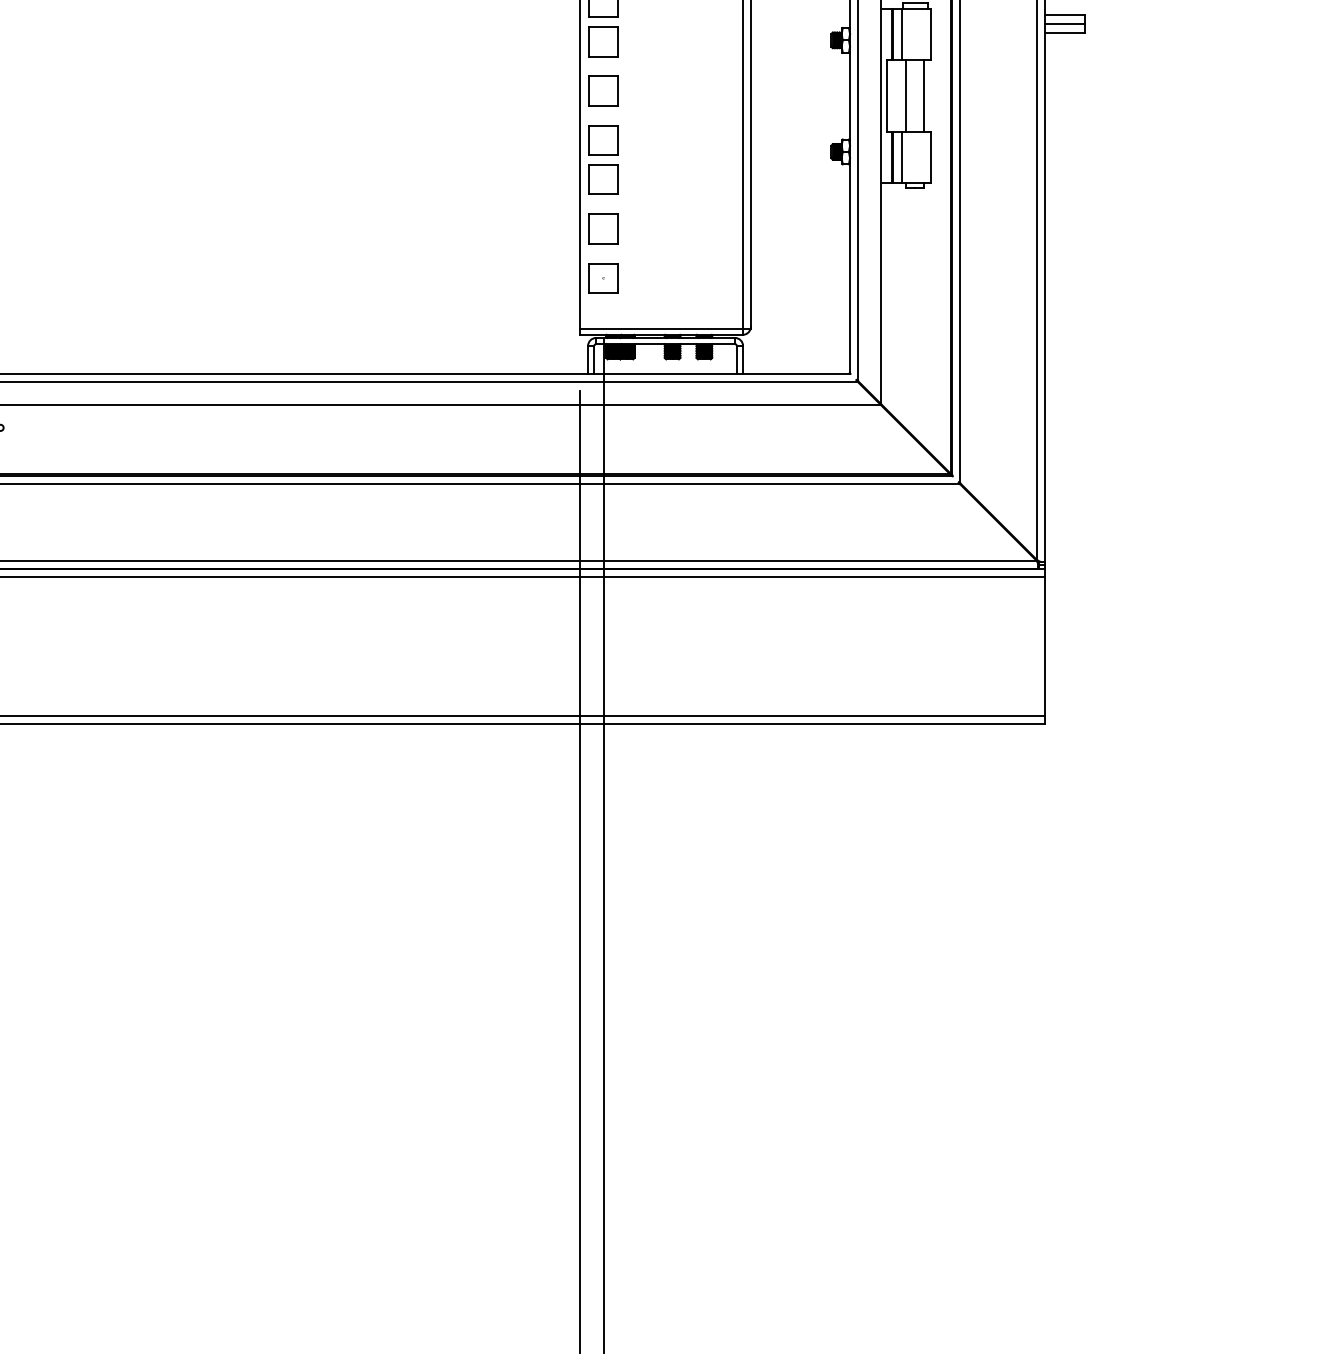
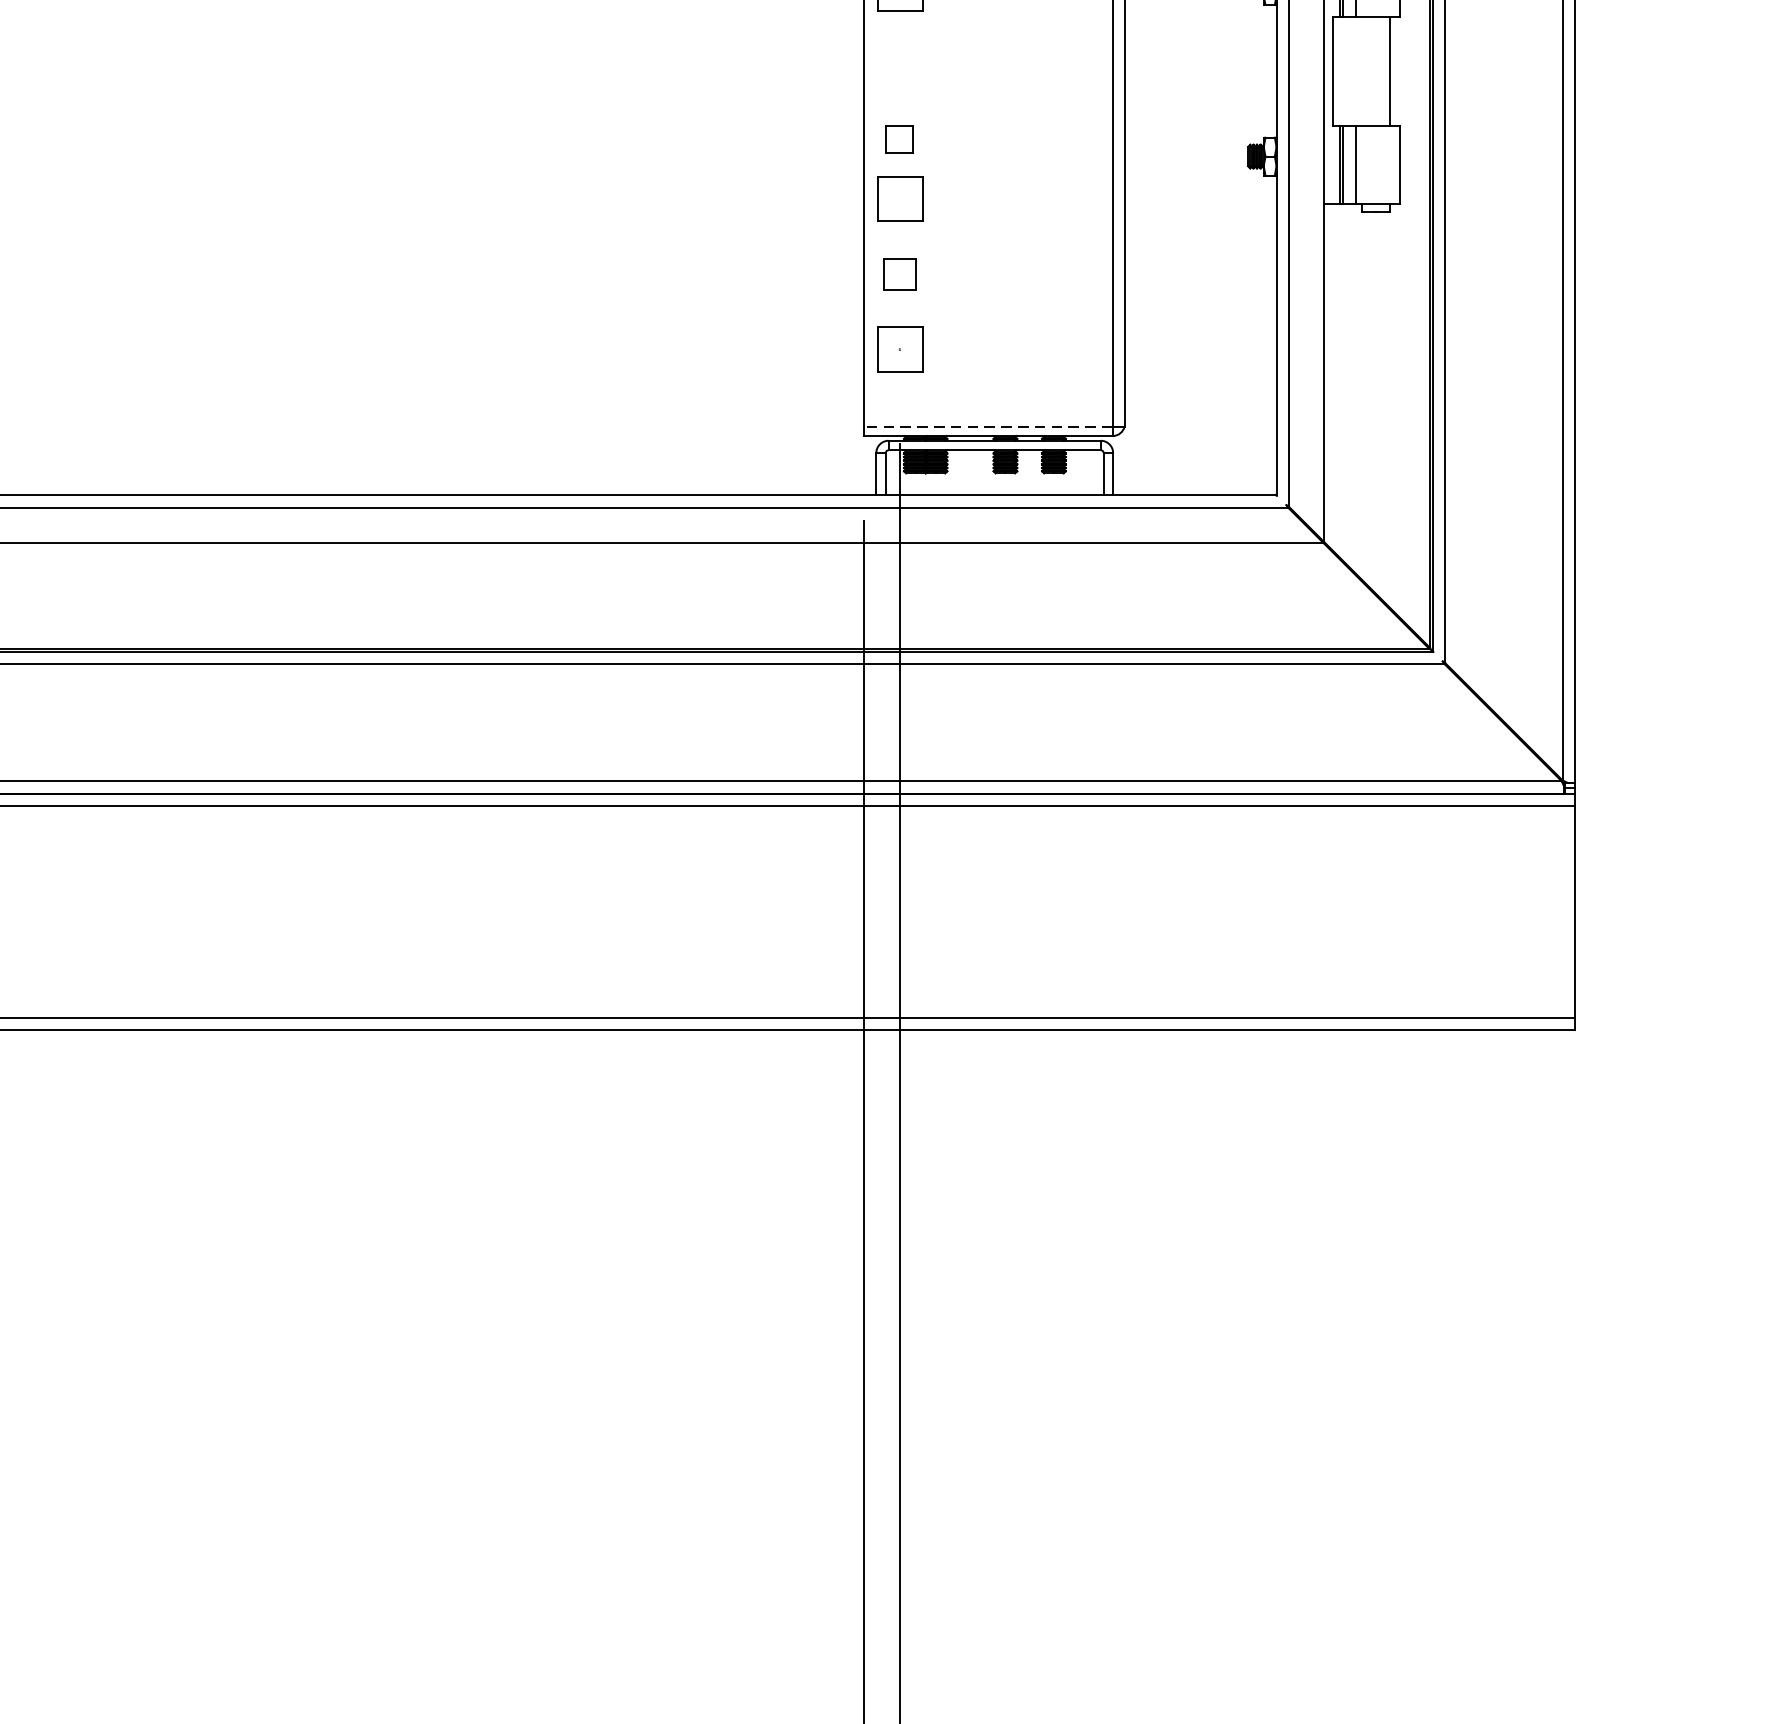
part: (603, 90) -> (899, 62), removed
line: (906, 95) -> (1362, 70), removed
part: (603, 140) -> (899, 139), size x0.6
part: (603, 228) -> (899, 273), size x0.7
line: (661, 328) -> (988, 426), solid -> dashed

